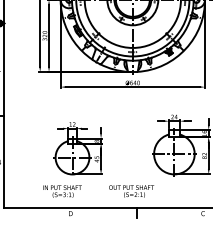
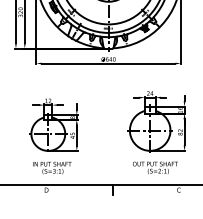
text: (62, 191) -> (52, 167), moved
text: (131, 191) -> (155, 167), moved

